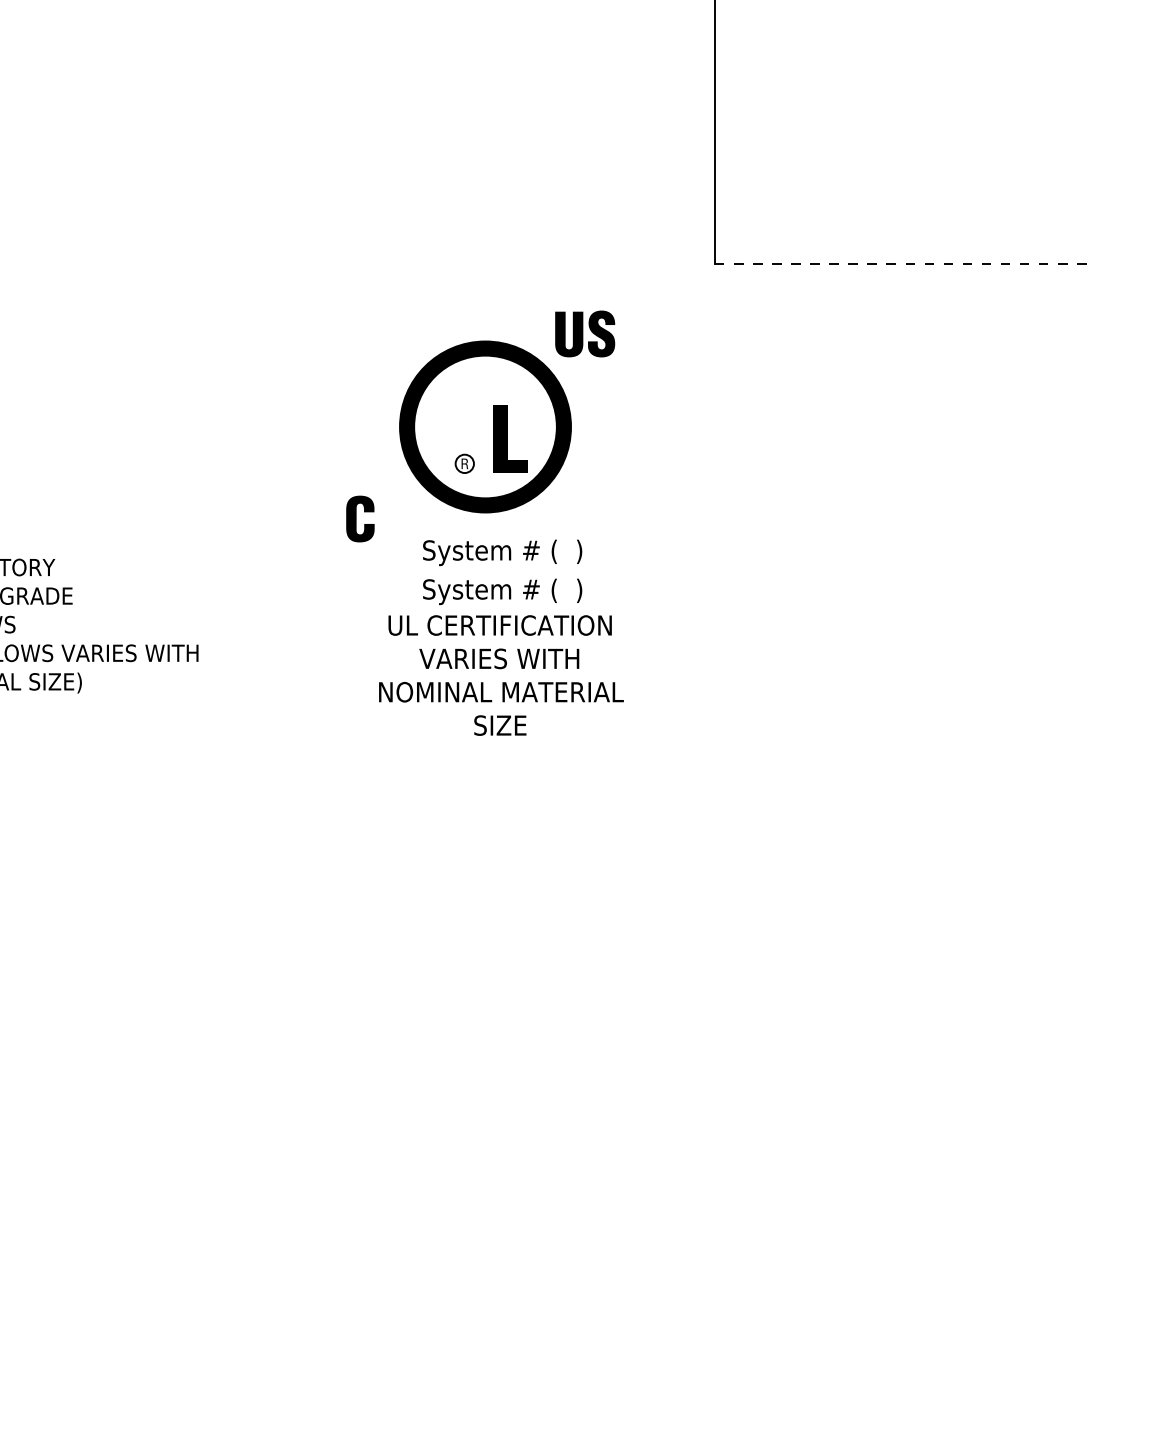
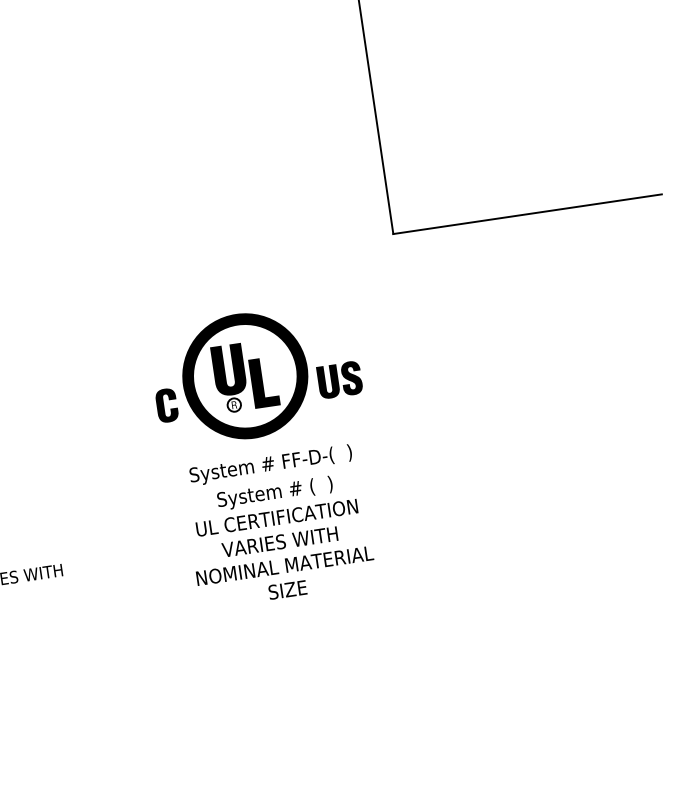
line: (901, 263) -> (527, 214), dashed -> solid
part: (585, 333) -> (340, 379), moved
fill: (464, 415) -> (228, 370), added
part: (360, 518) -> (167, 405), moved
text: (502, 552) -> (270, 464), System # (  ) -> System # FF-D-(  )

